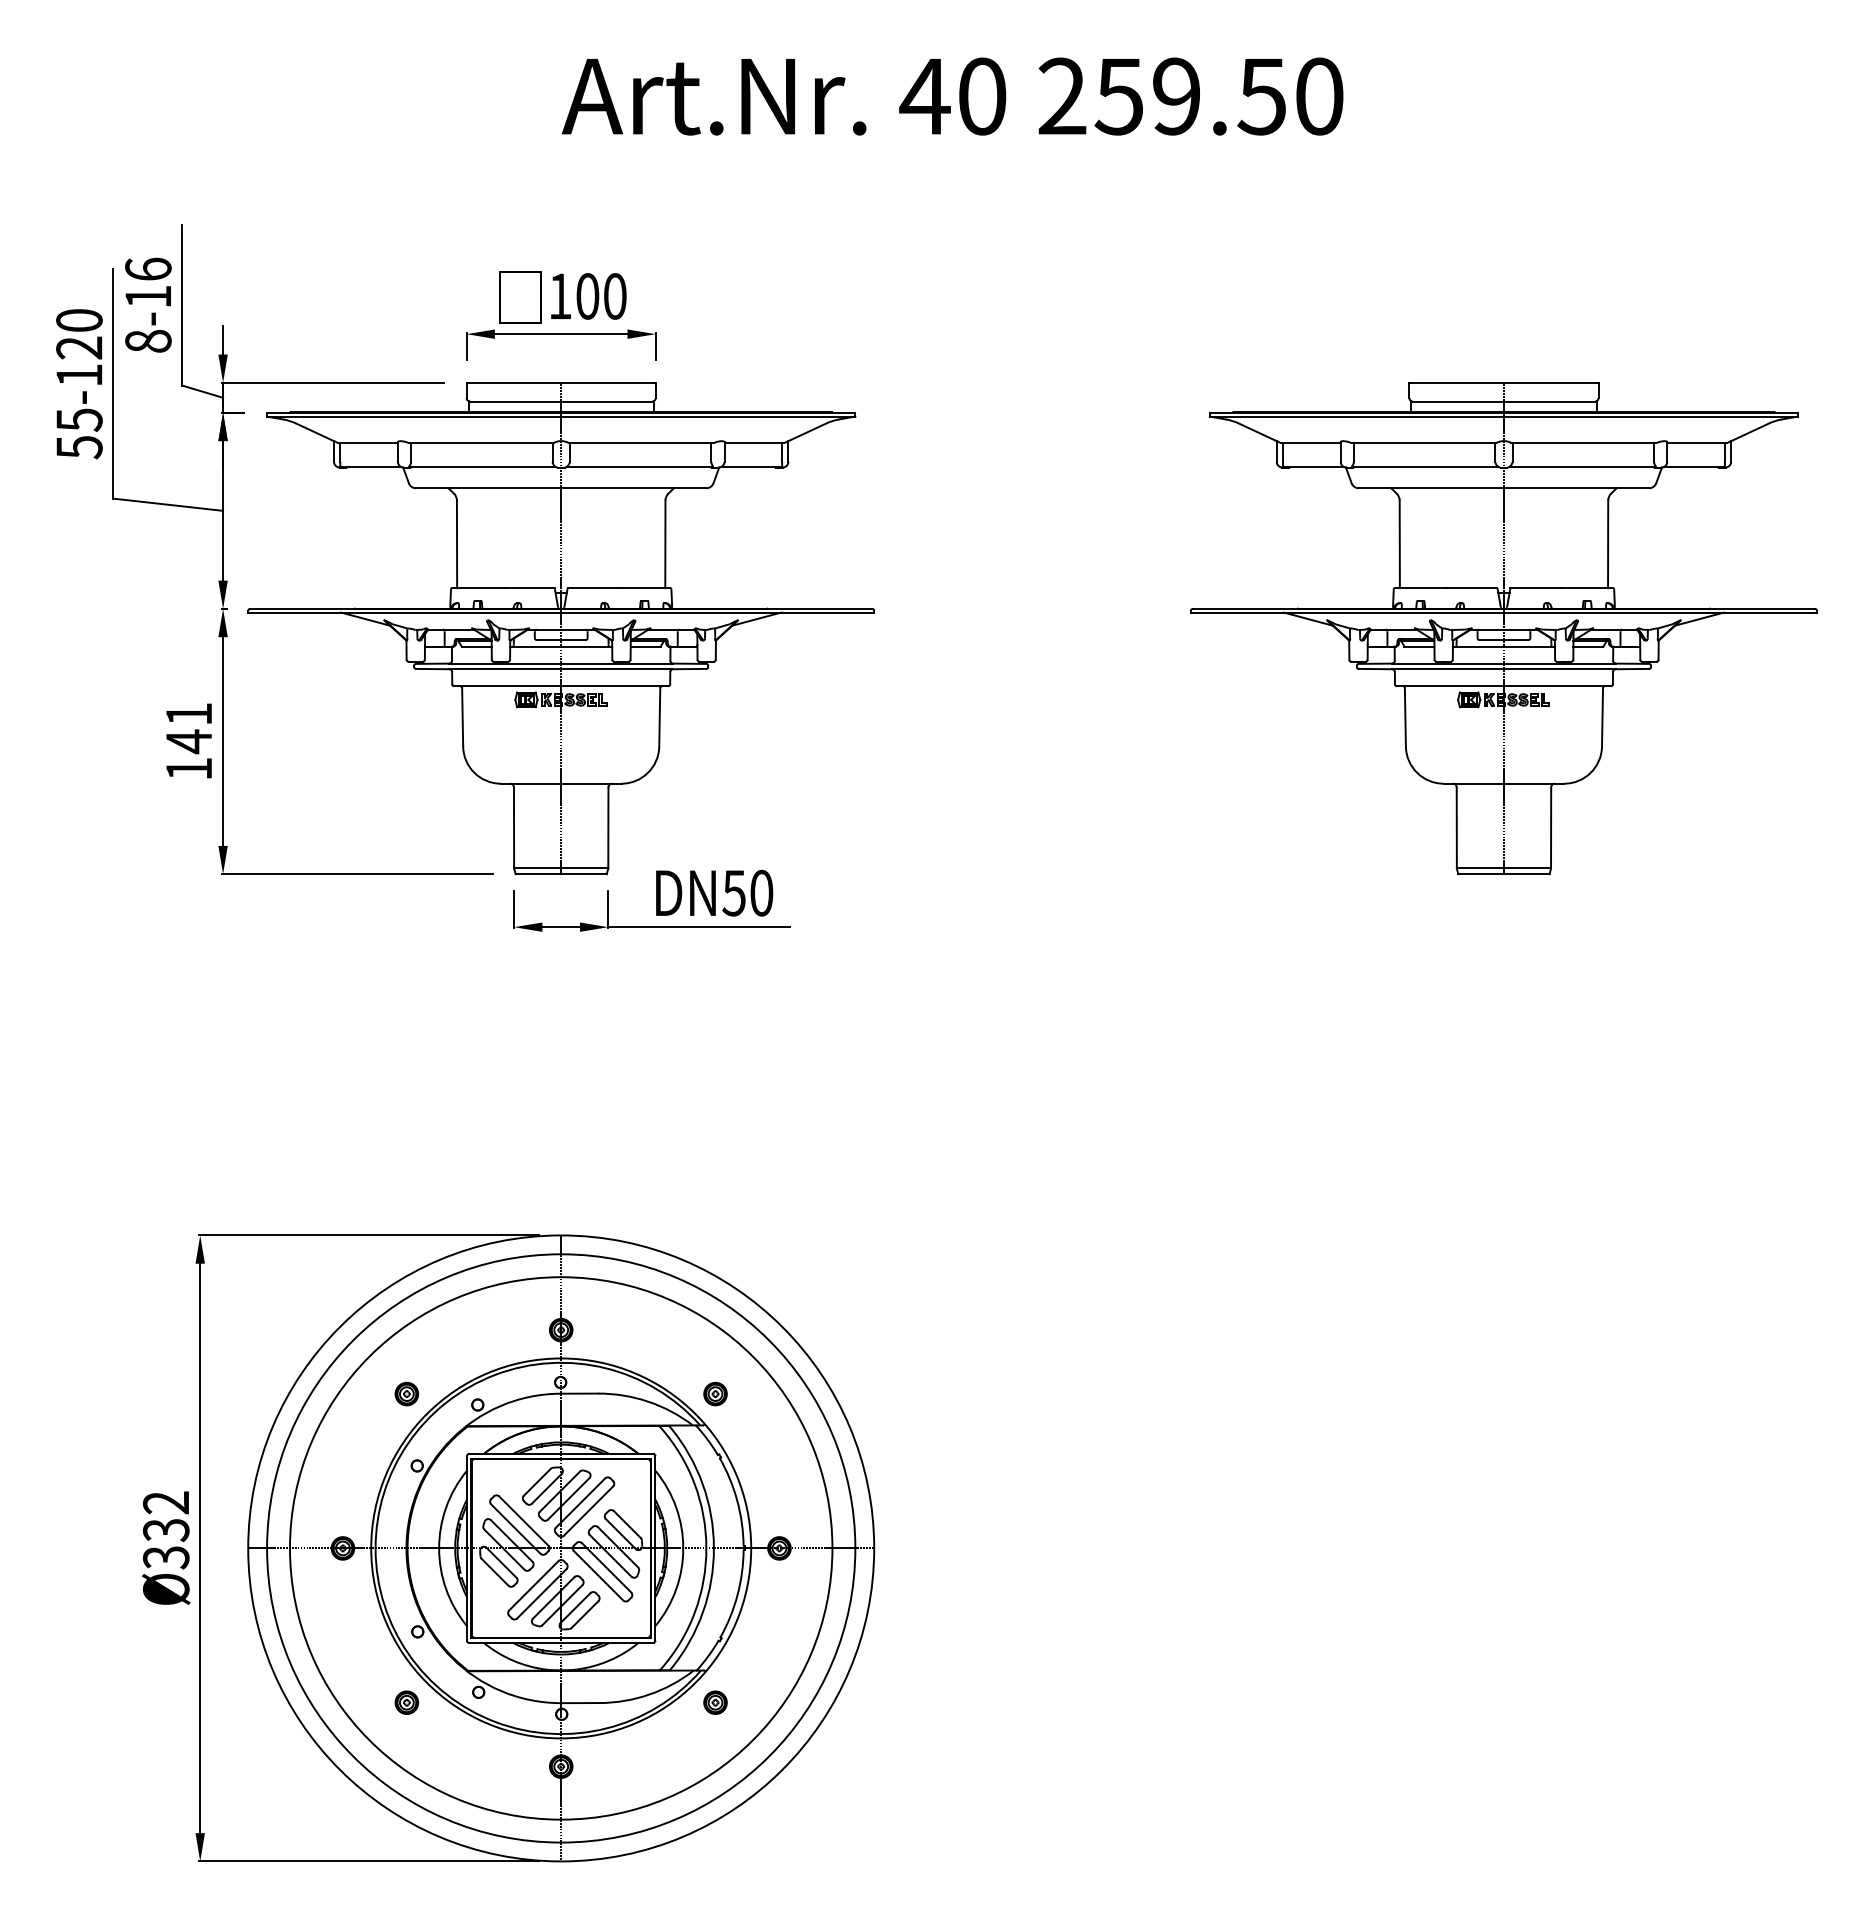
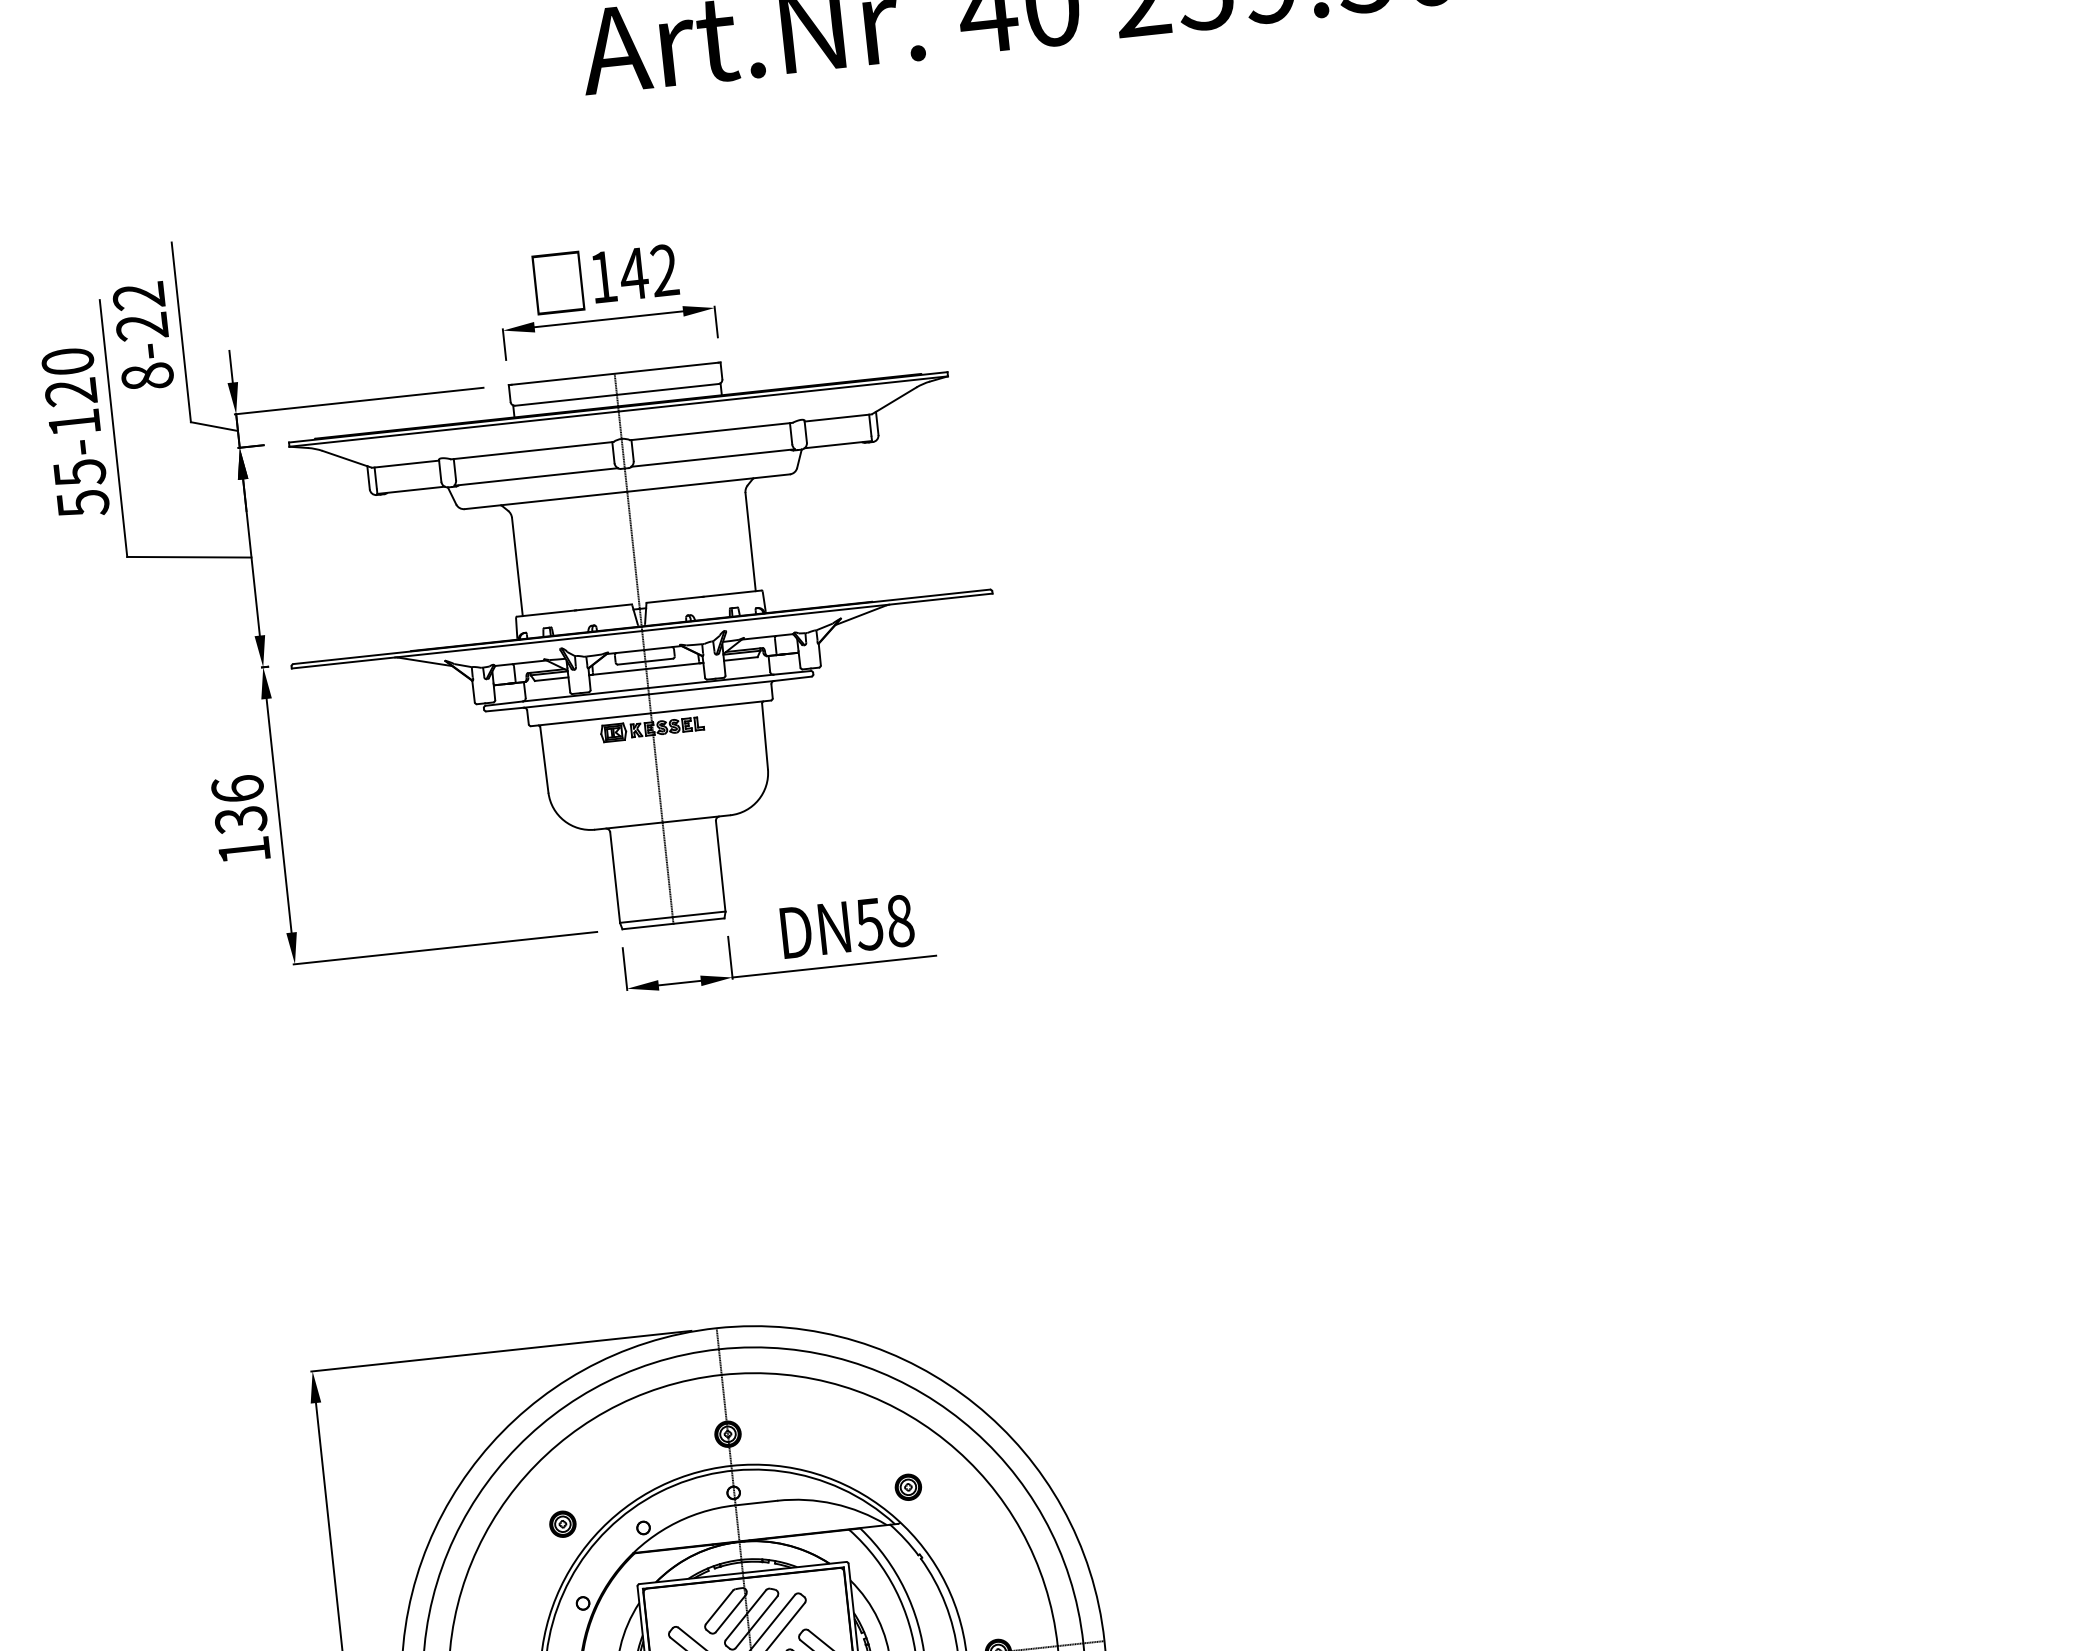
text: (148, 282) -> (140, 310), 8-16 -> 8-22
text: (600, 296) -> (648, 272), 100 -> 142
part: (1503, 628) -> (1698, 536), removed
text: (188, 728) -> (238, 805), 141 -> 136
text: (761, 892) -> (899, 920), DN50 -> DN58

